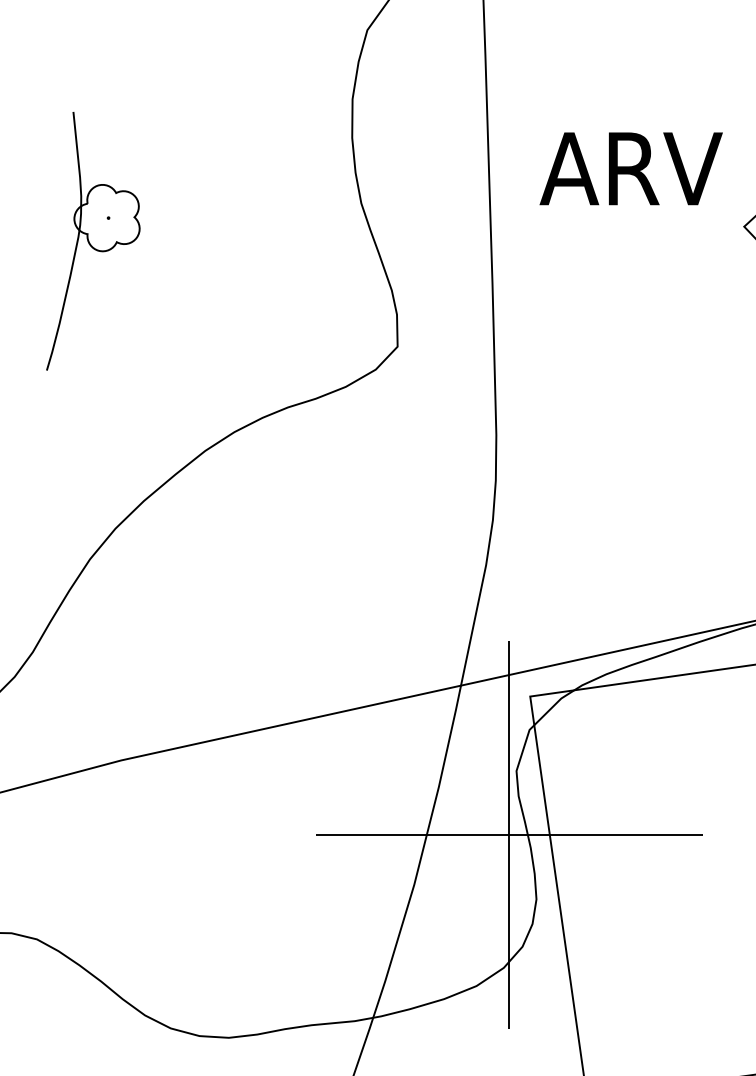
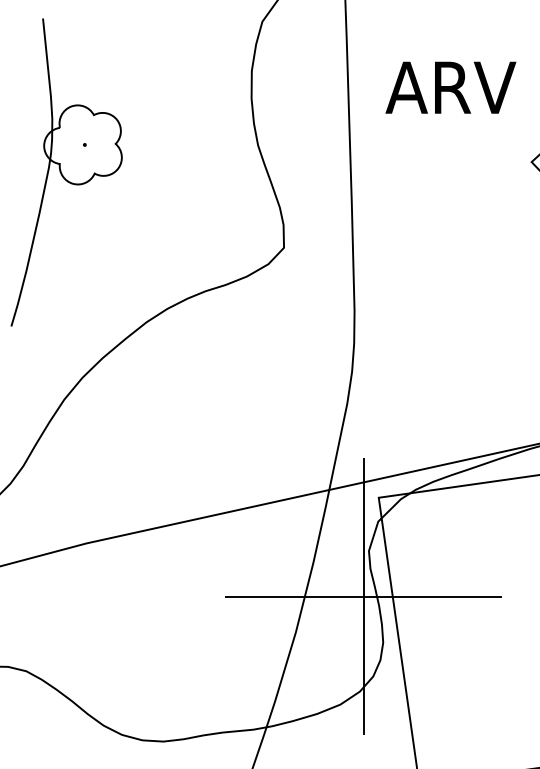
text: (630, 168) -> (450, 87), moved
part: (93, 241) -> (66, 172), size x1.67

